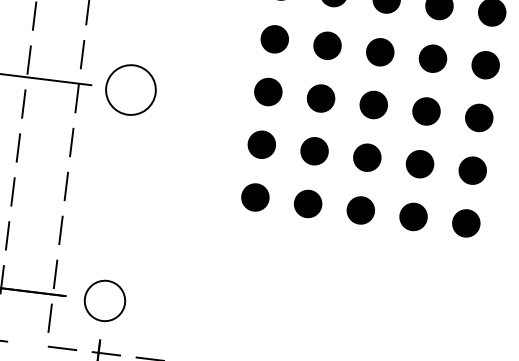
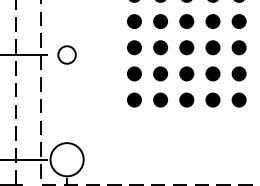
circle: (129, 88) -> (66, 54), size x0.71
circle: (103, 300) -> (66, 159), size x1.67

